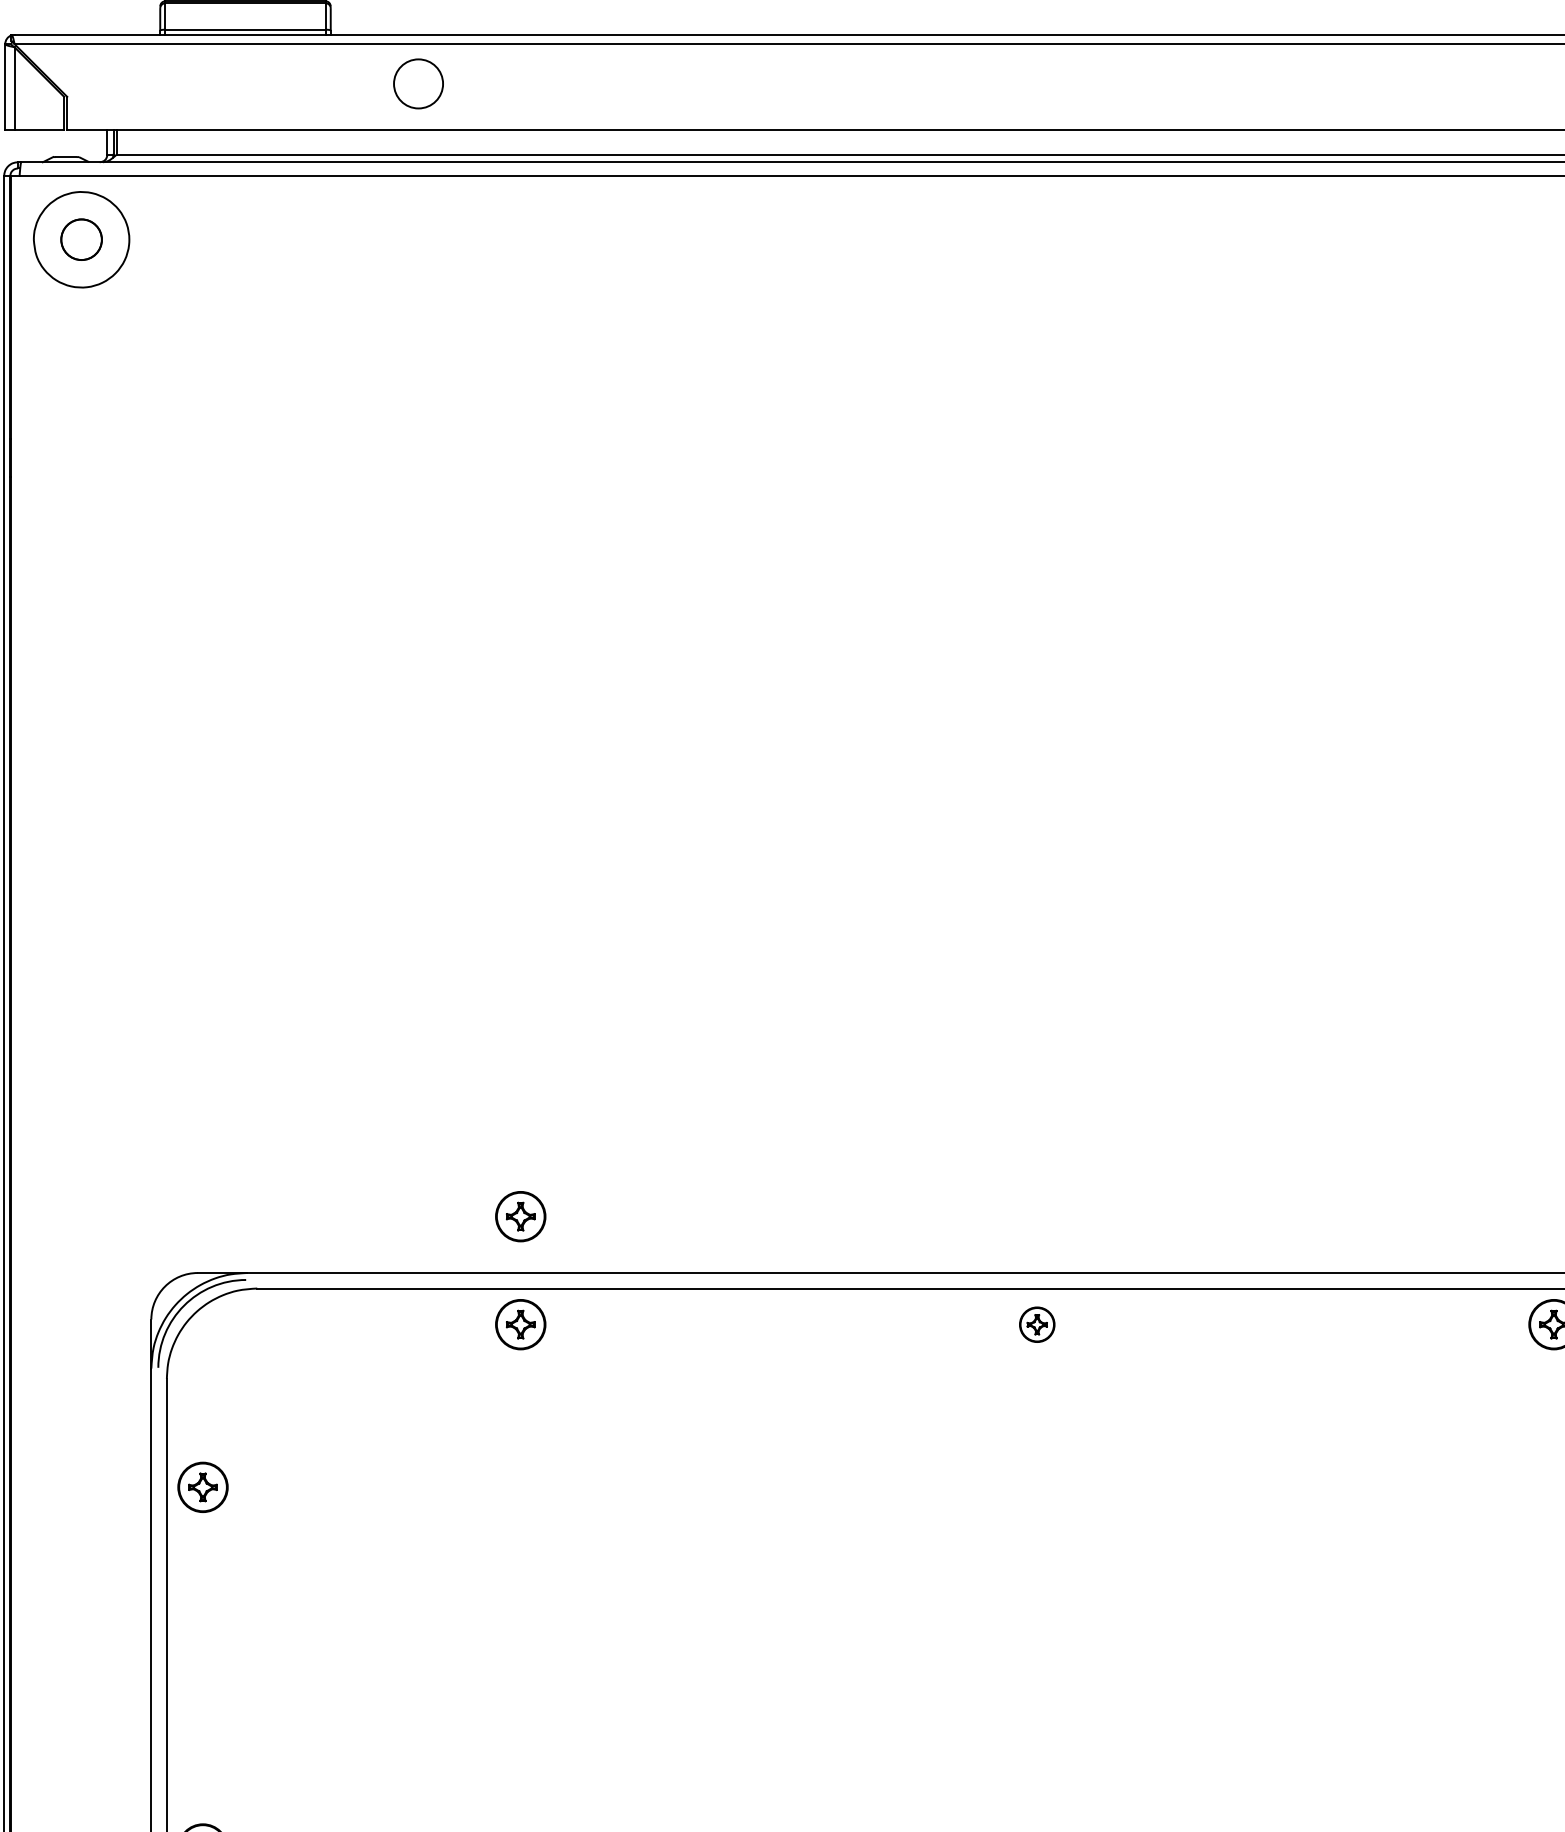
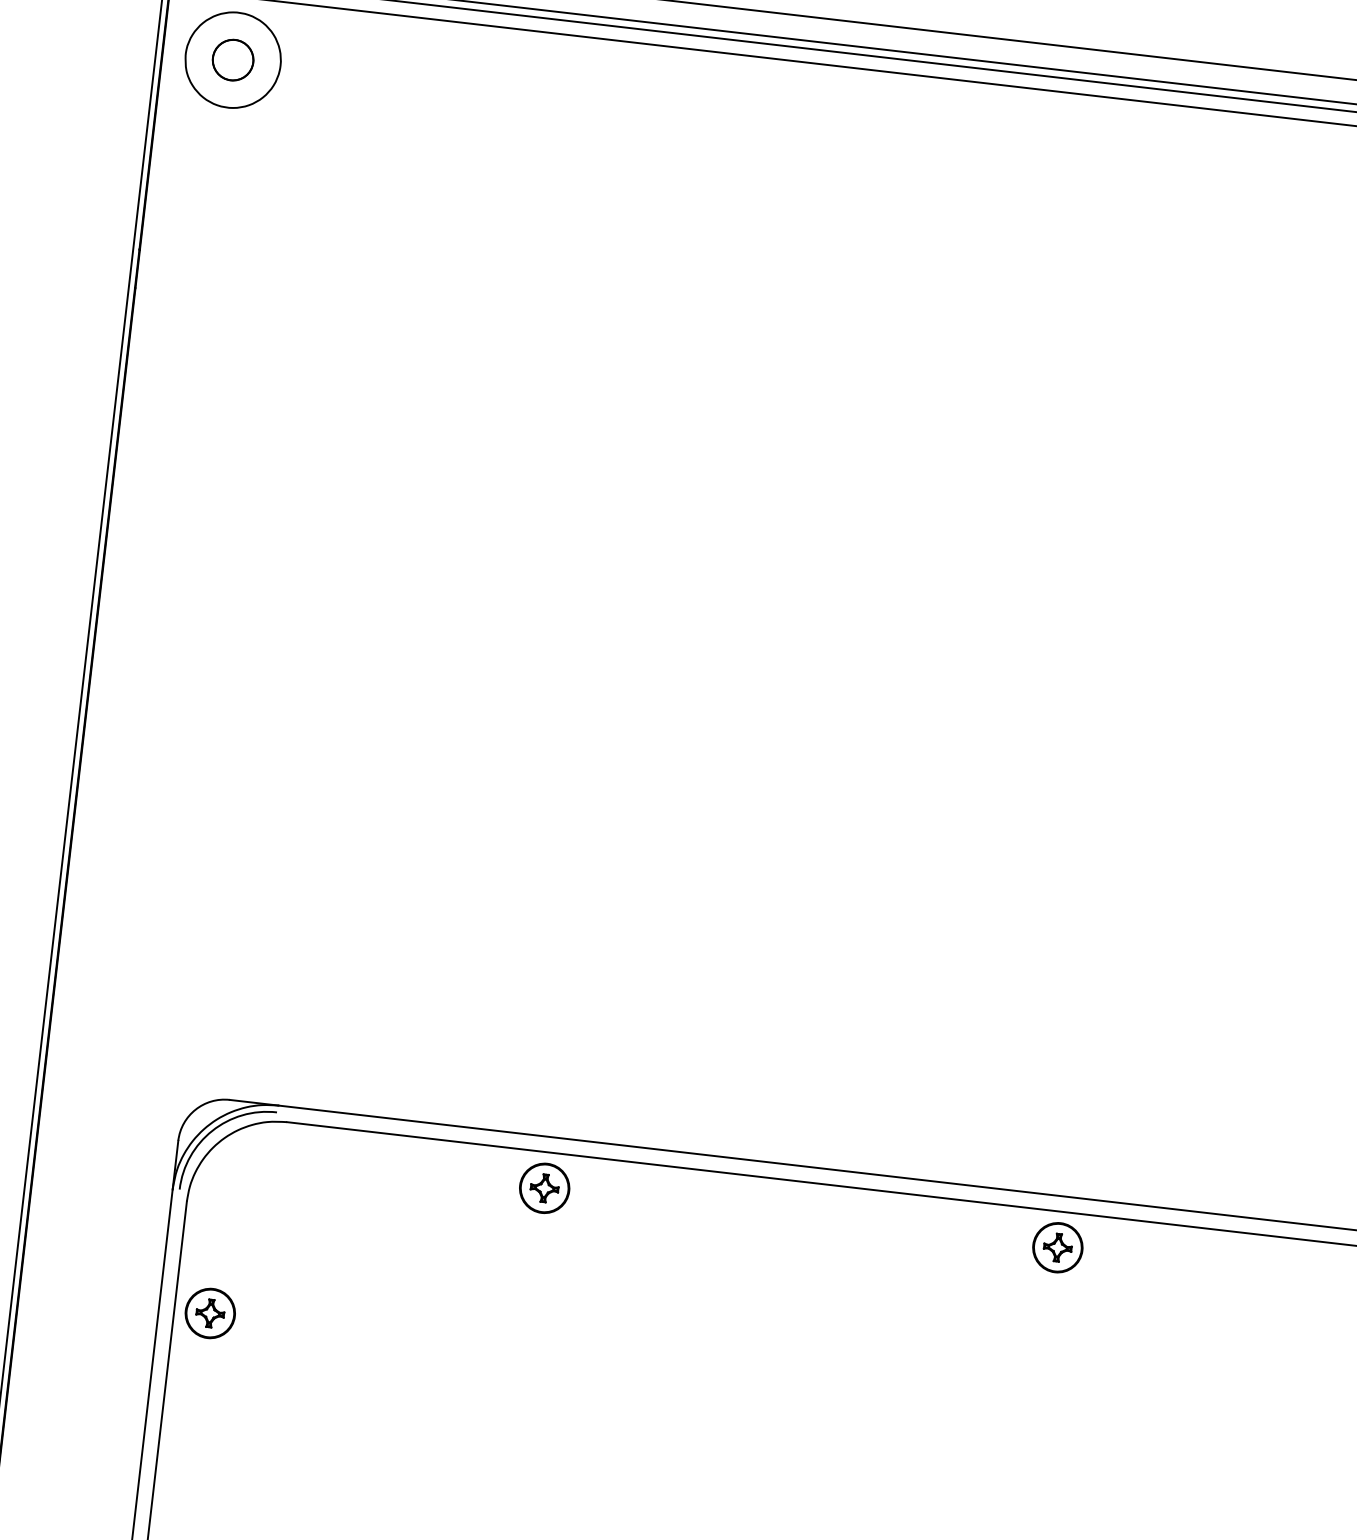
part: (520, 1216) -> (556, 1080), removed
part: (1036, 1324) -> (1057, 1247), size x1.43

